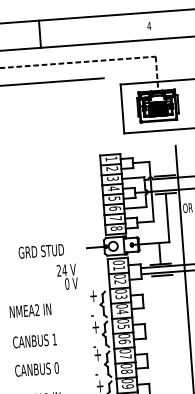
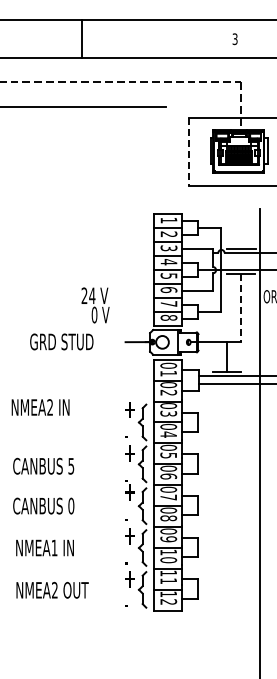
text: (148, 26) -> (234, 39), 4 -> 3
line: (122, 109) -> (189, 152), solid -> dashed
line: (167, 218) -> (241, 308), solid -> dashed
line: (162, 275) -> (227, 388), removed
text: (67, 277) -> (95, 305), moved
text: (30, 310) -> (40, 407), moved
text: (54, 339) -> (71, 466), 1 -> 5

